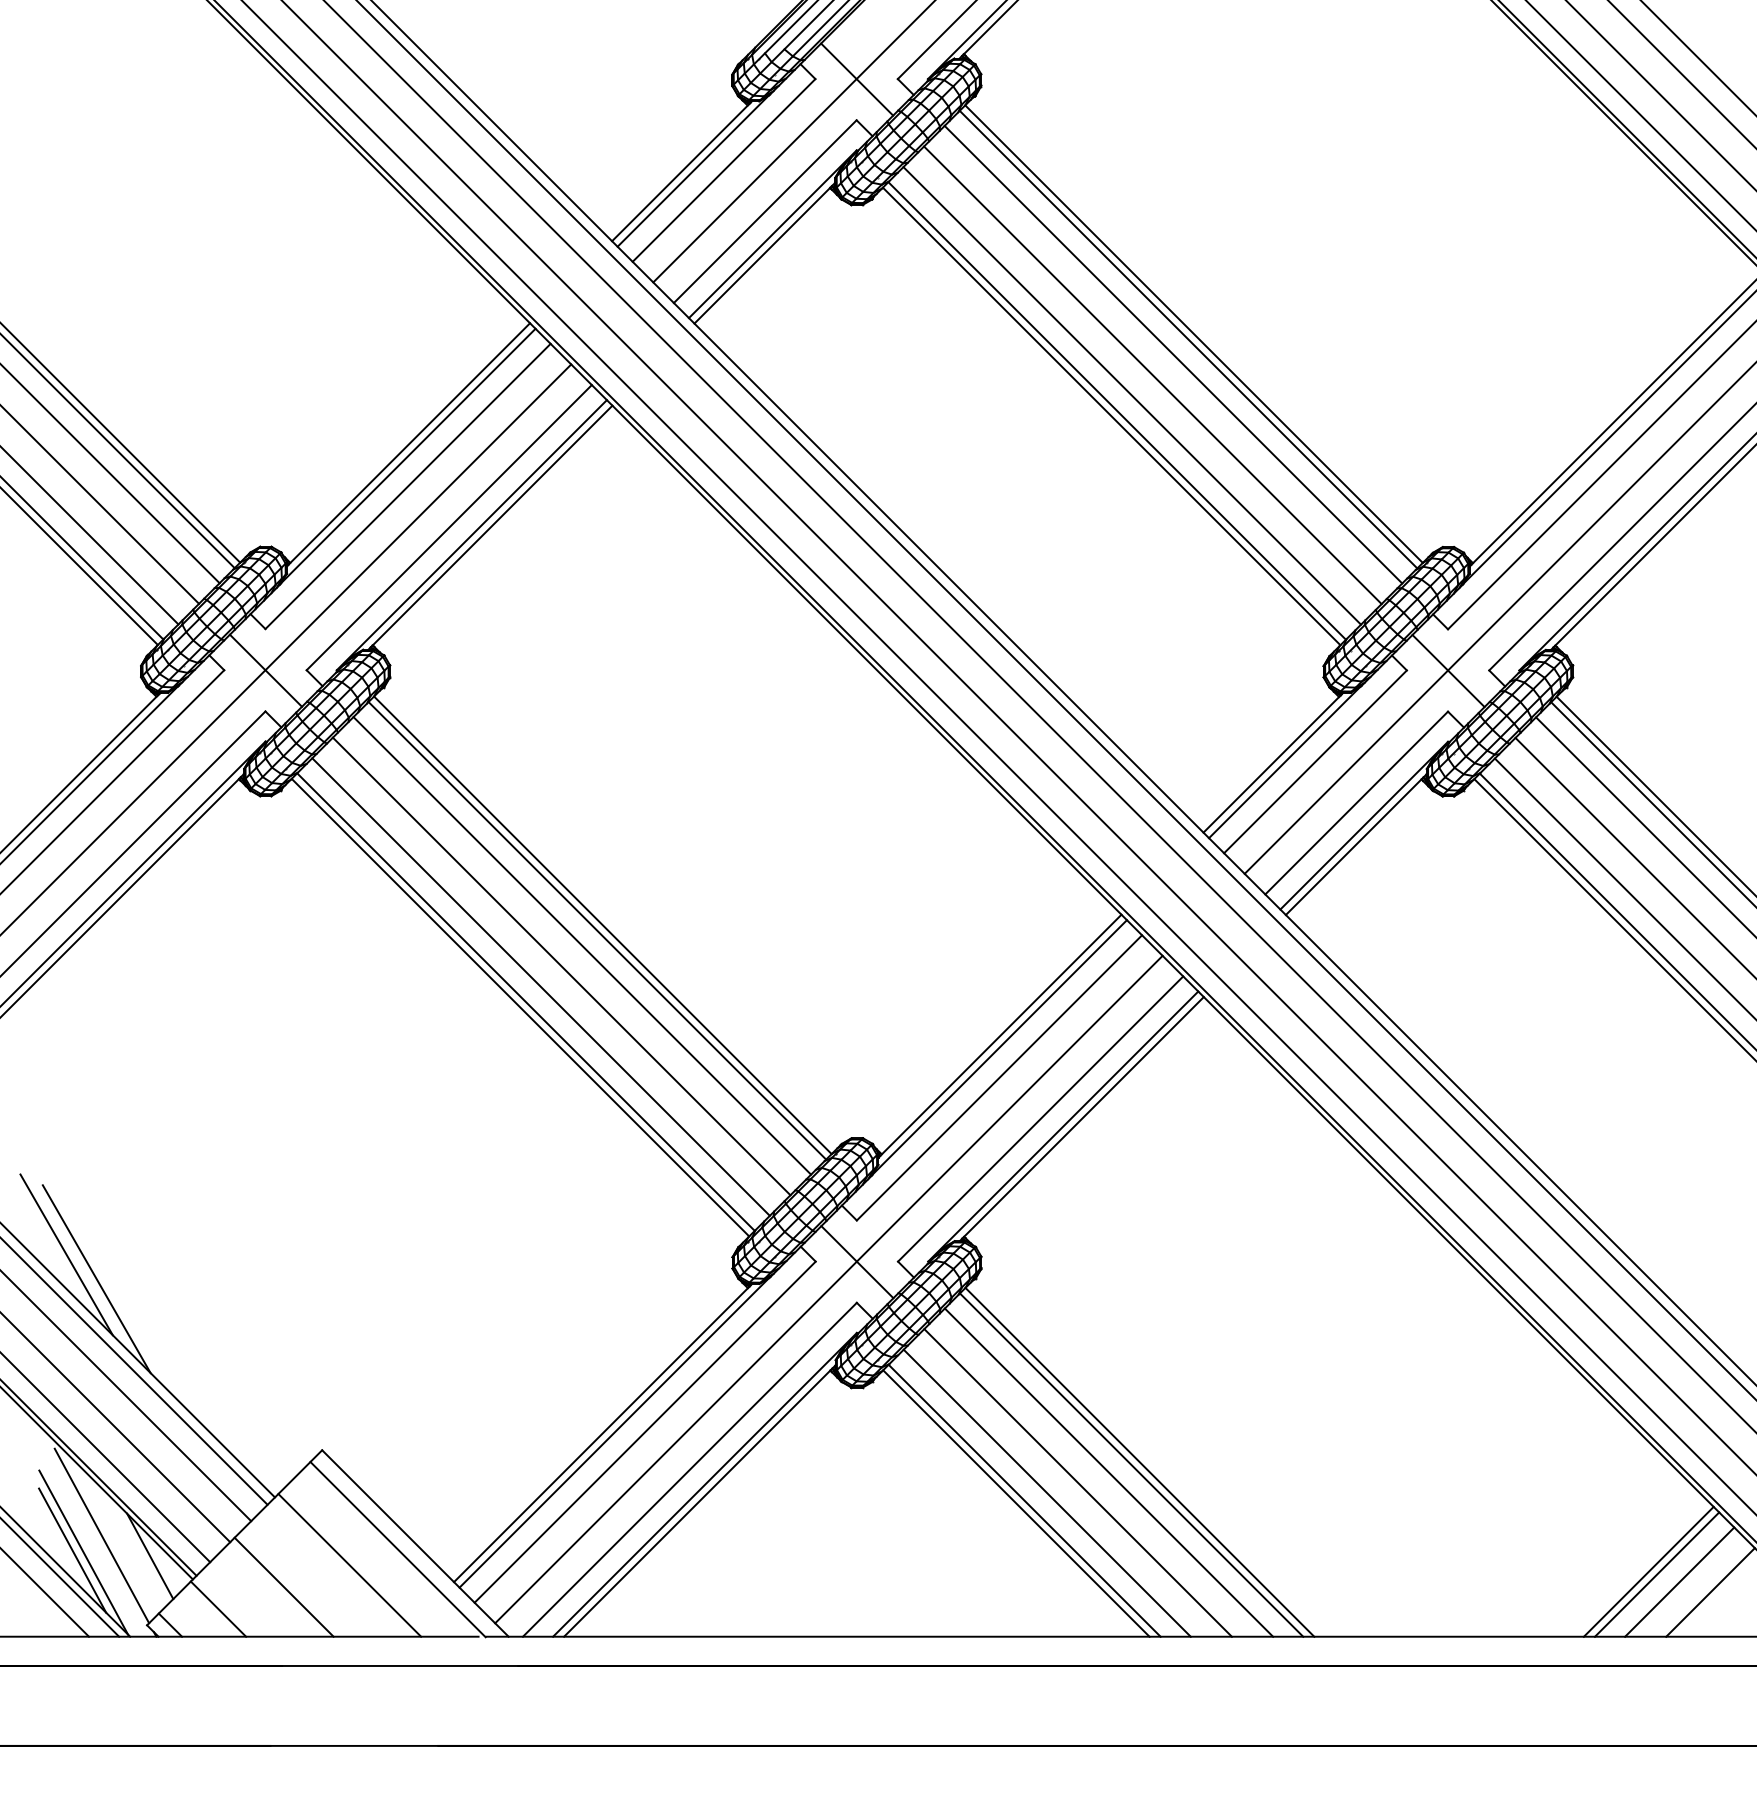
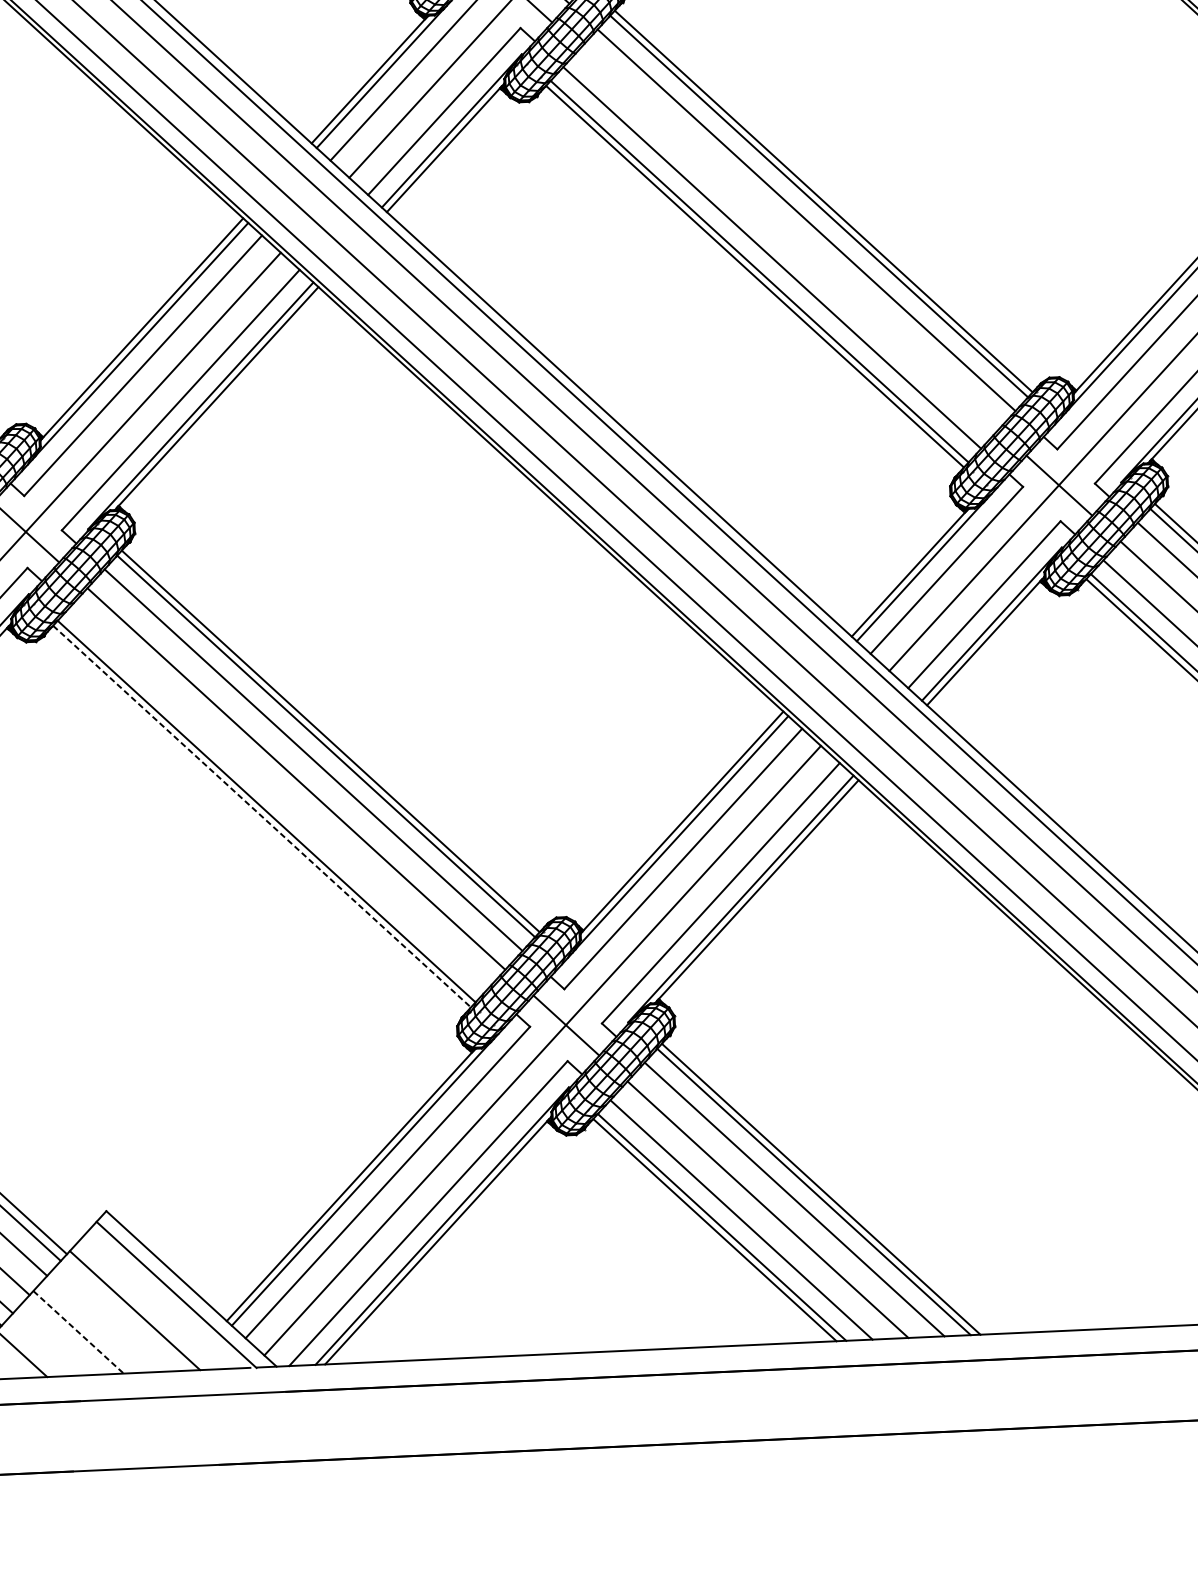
line: (1152, 375) -> (789, 239), removed
line: (540, 986) -> (278, 797), removed
line: (520, 1007) -> (262, 816), solid -> dashed
line: (284, 1587) -> (78, 1332), solid -> dashed

